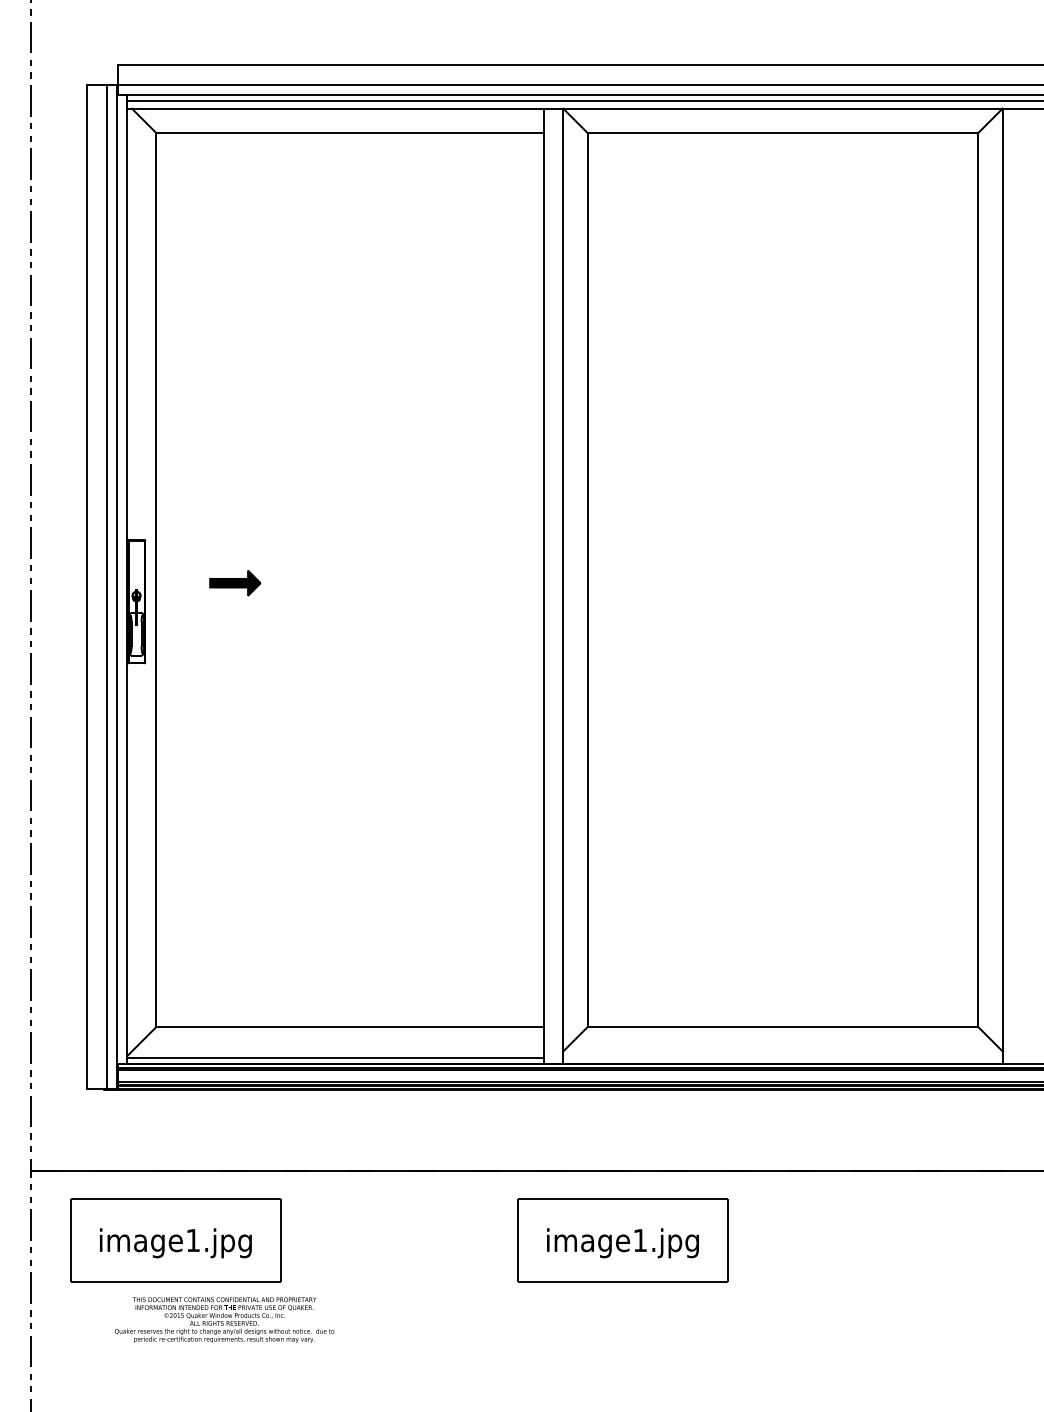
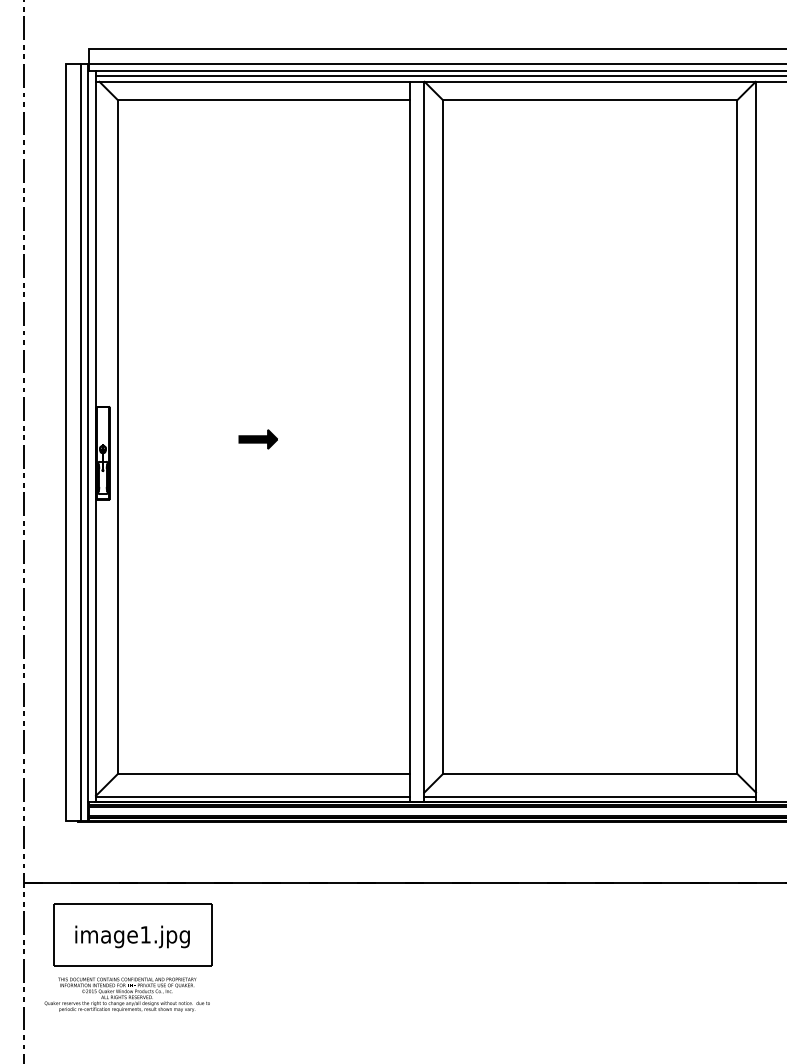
part: (234, 583) -> (257, 439), moved
line: (783, 1058) -> (590, 797), added
part: (622, 1240) -> (469, 934), removed
text: (223, 1319) -> (126, 994), moved

